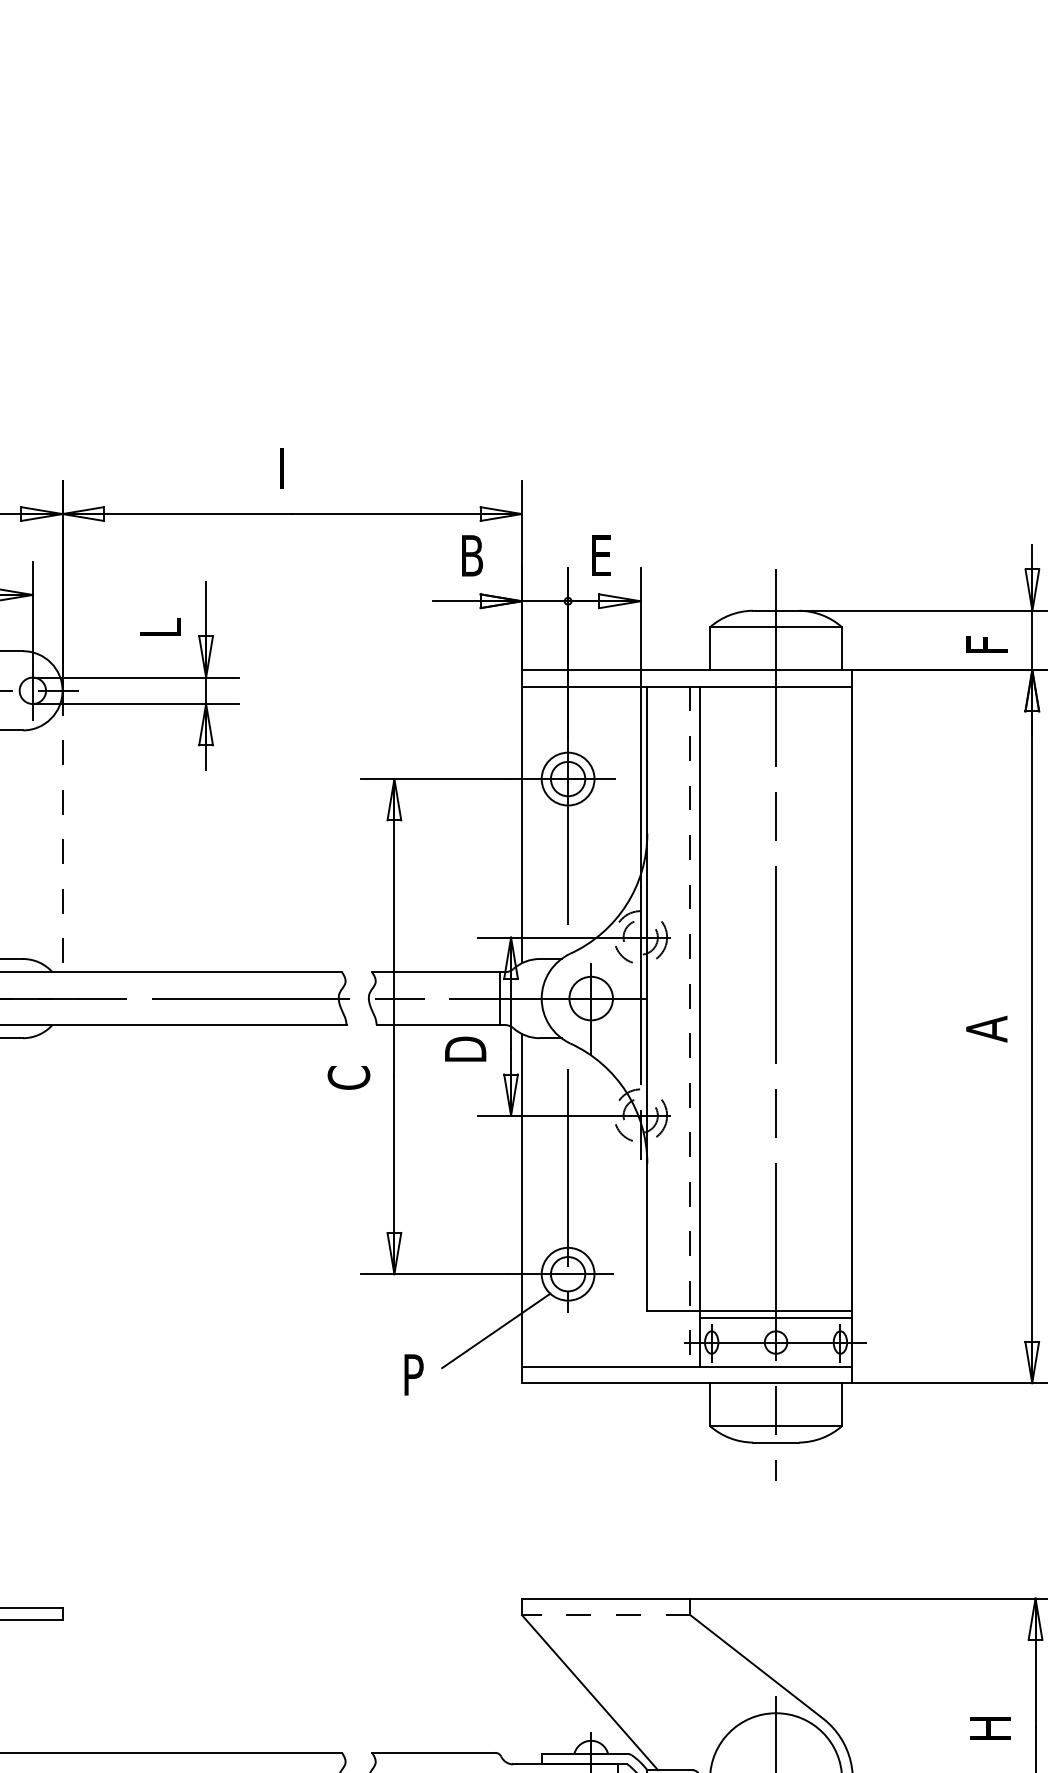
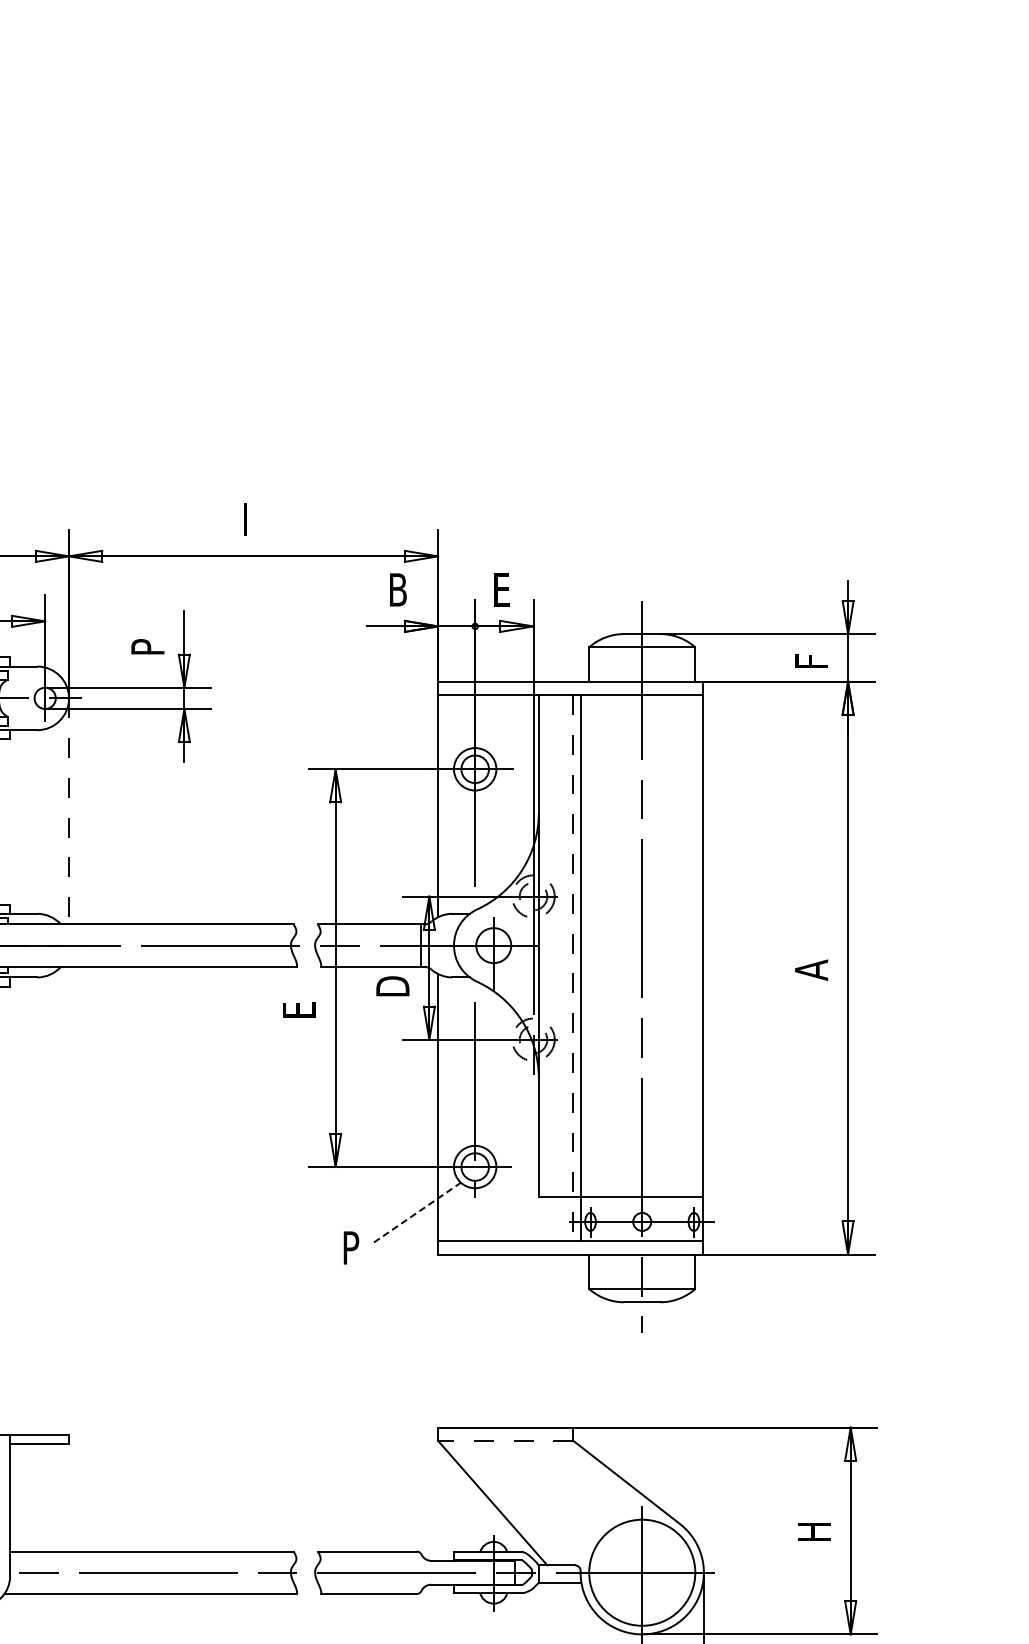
text: (160, 626) -> (147, 646), L -> P
text: (349, 1076) -> (299, 1008), C -> E
line: (776, 1318) -> (642, 1202), removed
line: (496, 1330) -> (417, 1212), solid -> dashed

